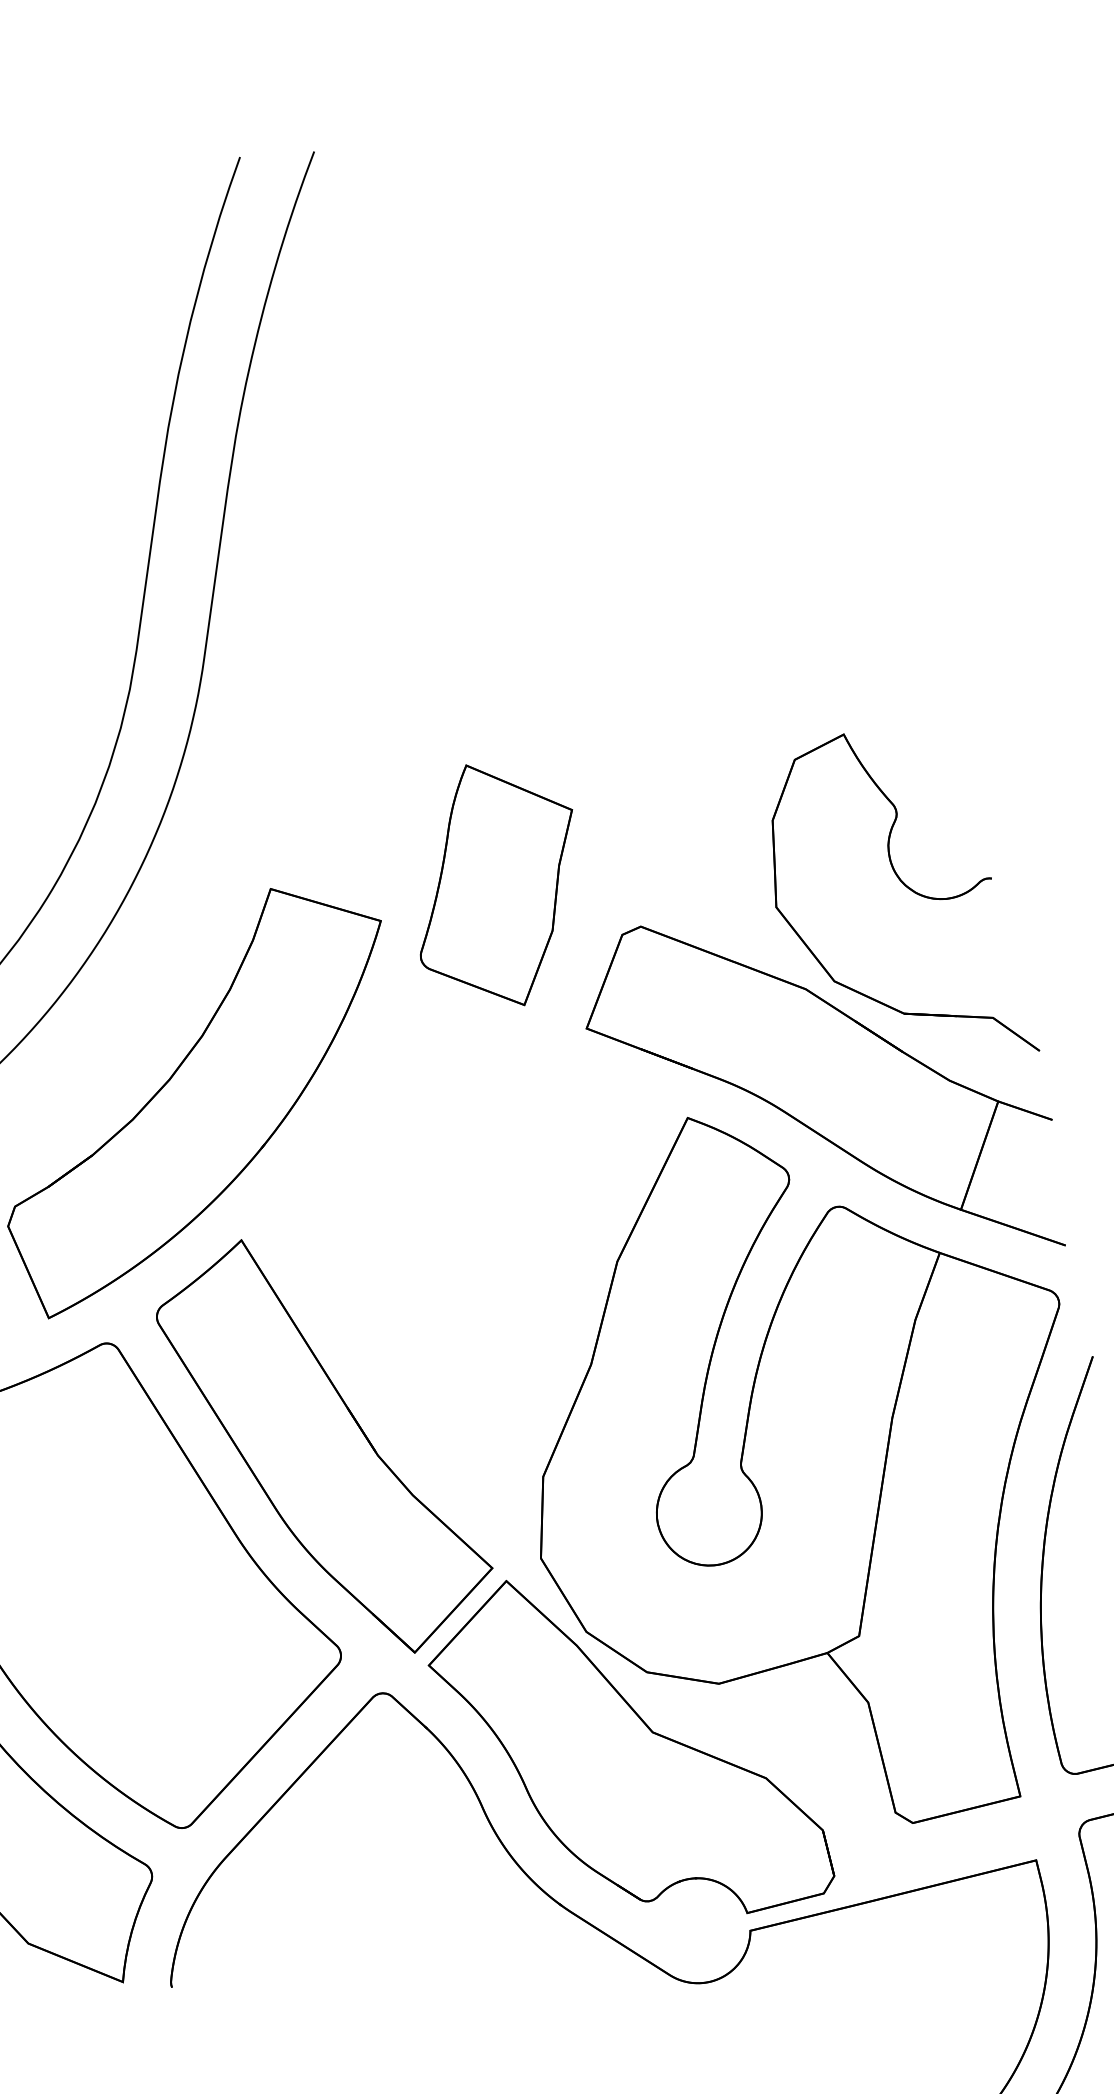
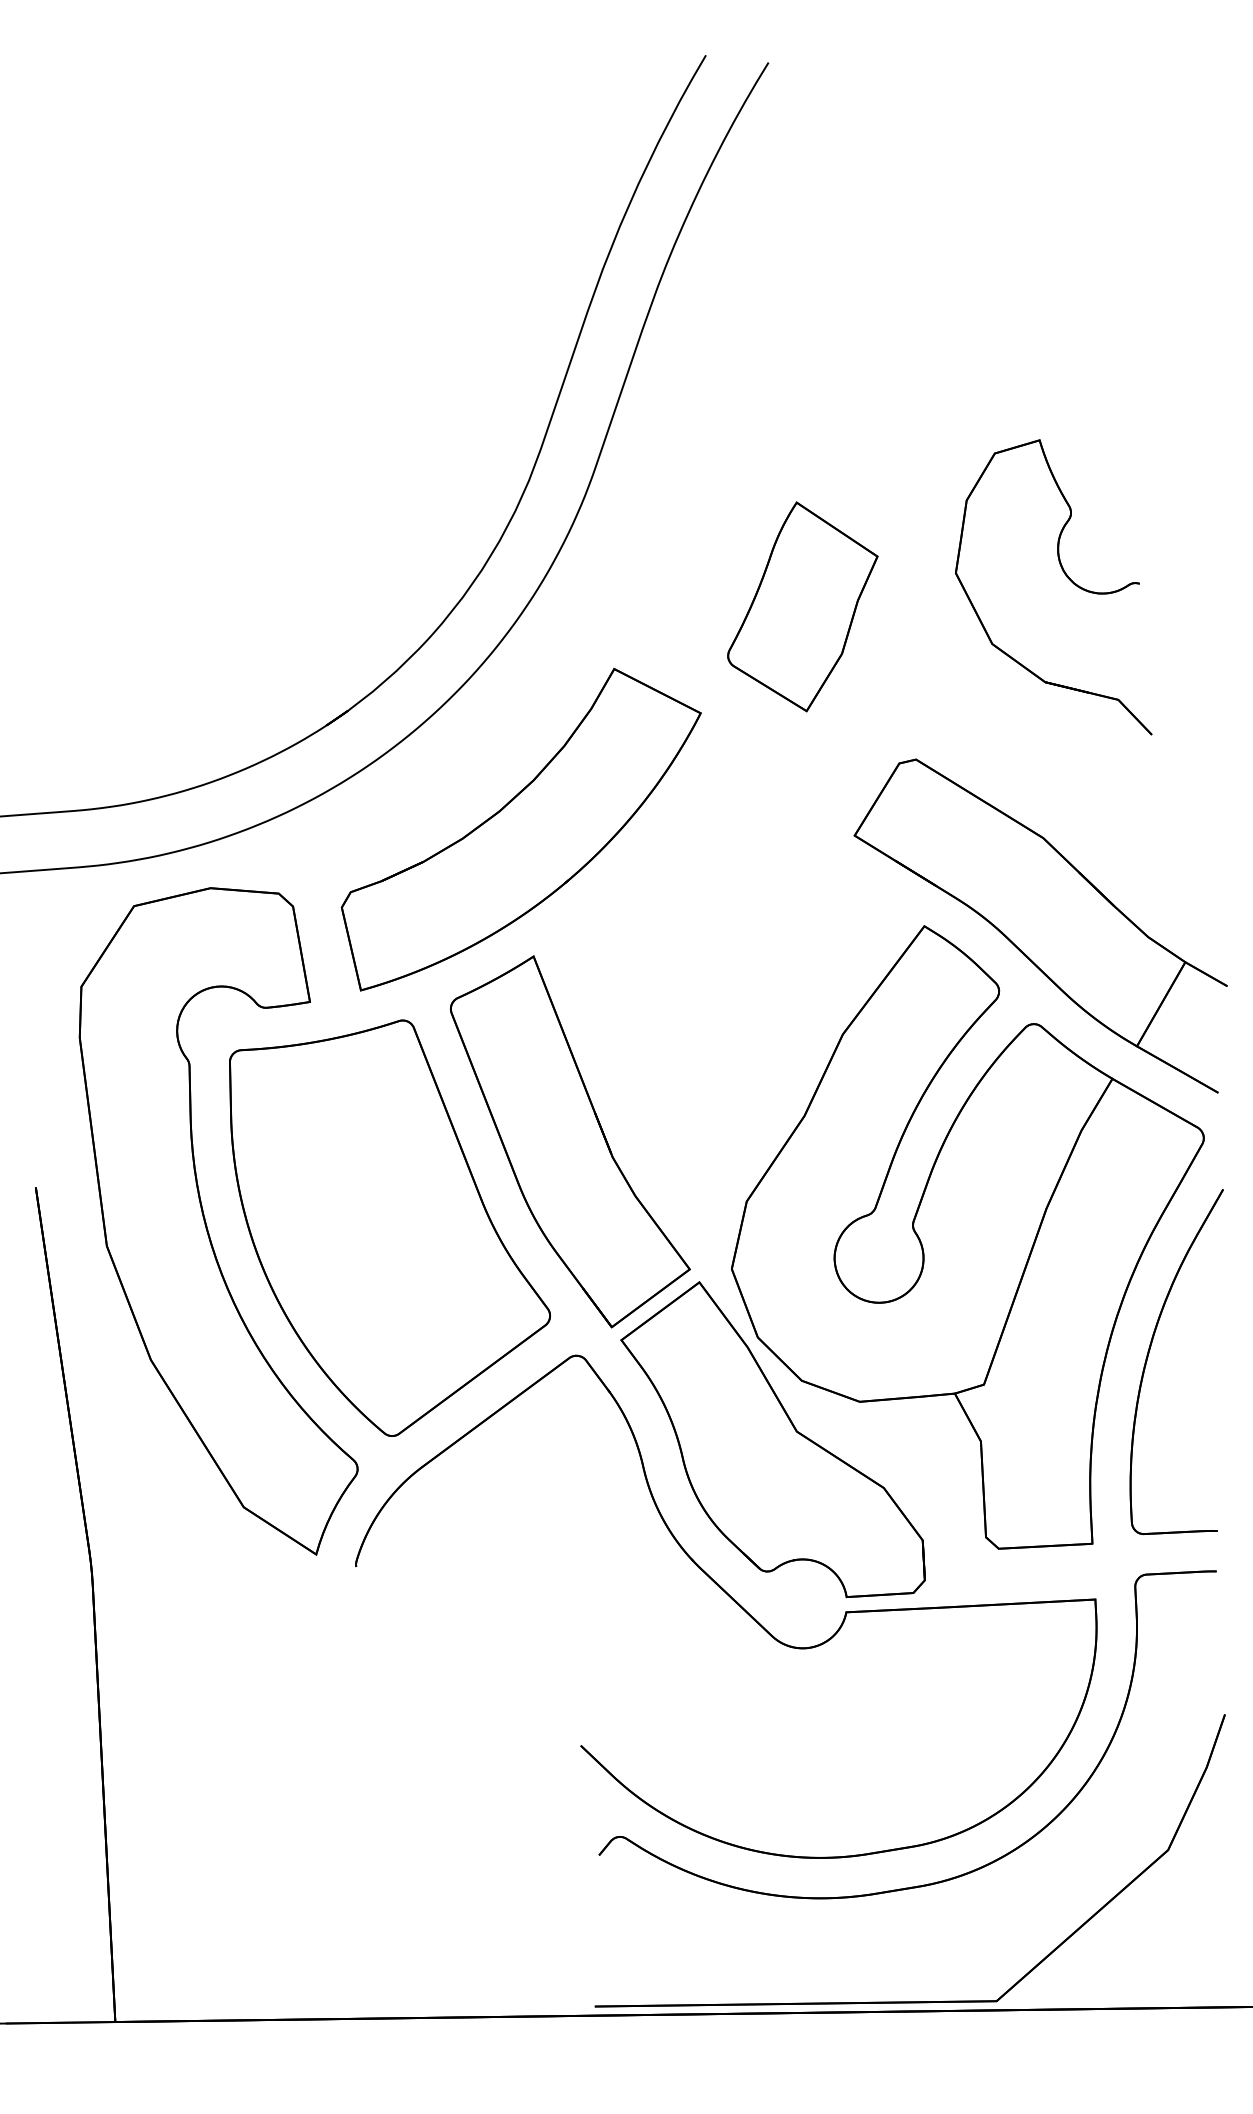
part: (496, 884) -> (802, 606), moved
part: (906, 888) -> (1067, 578), moved

